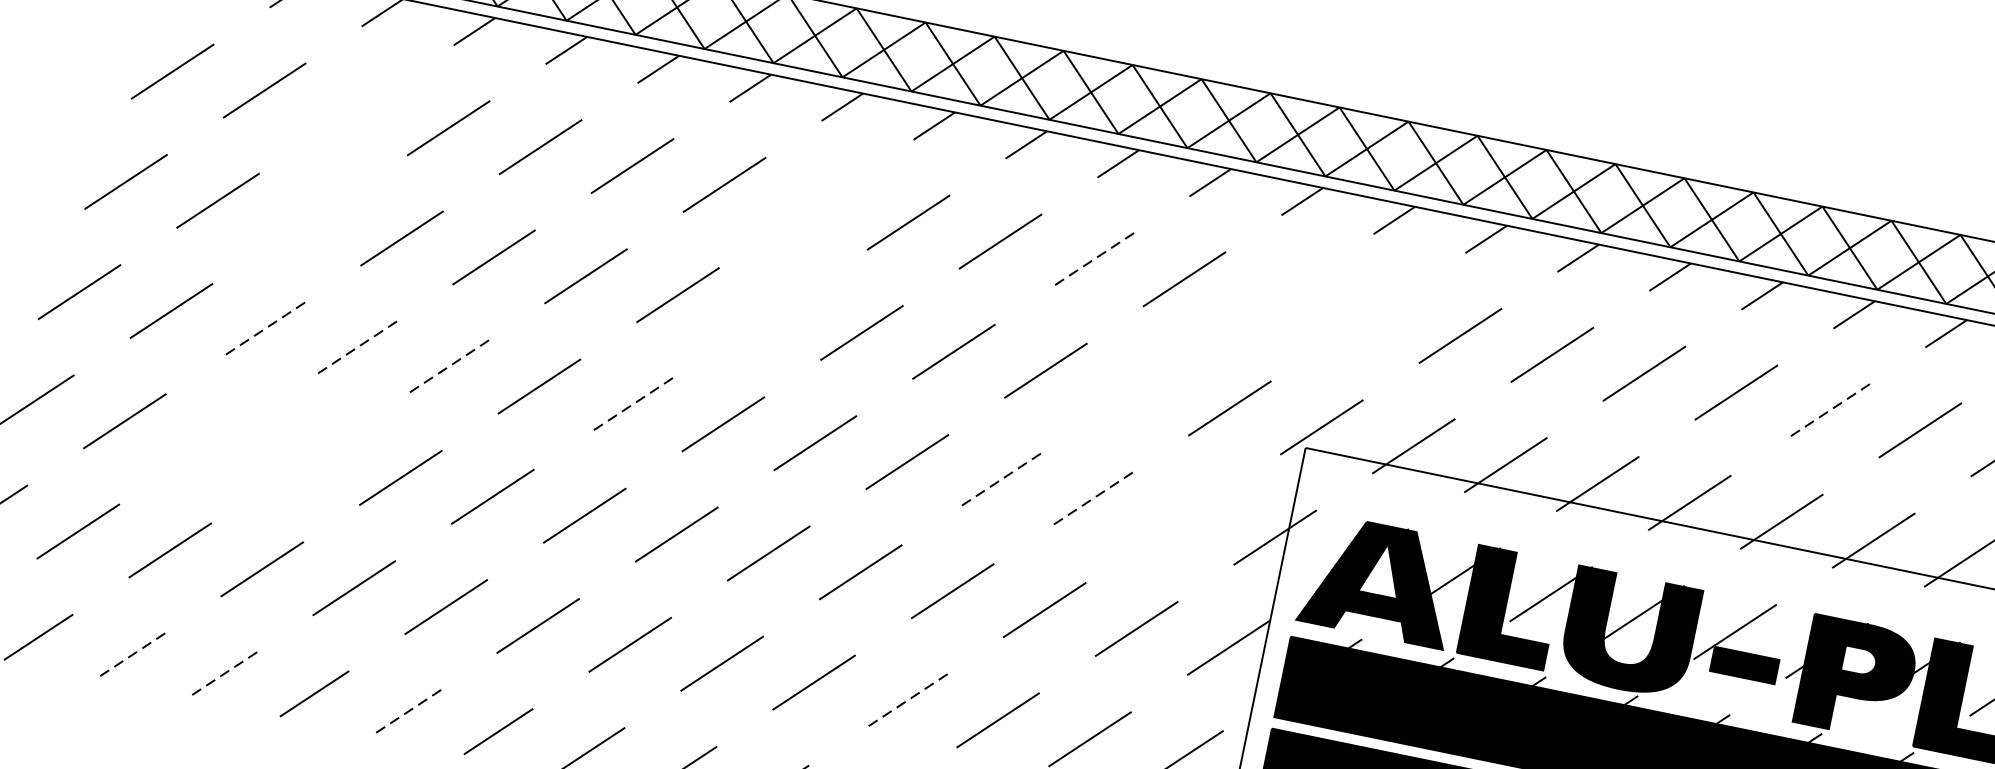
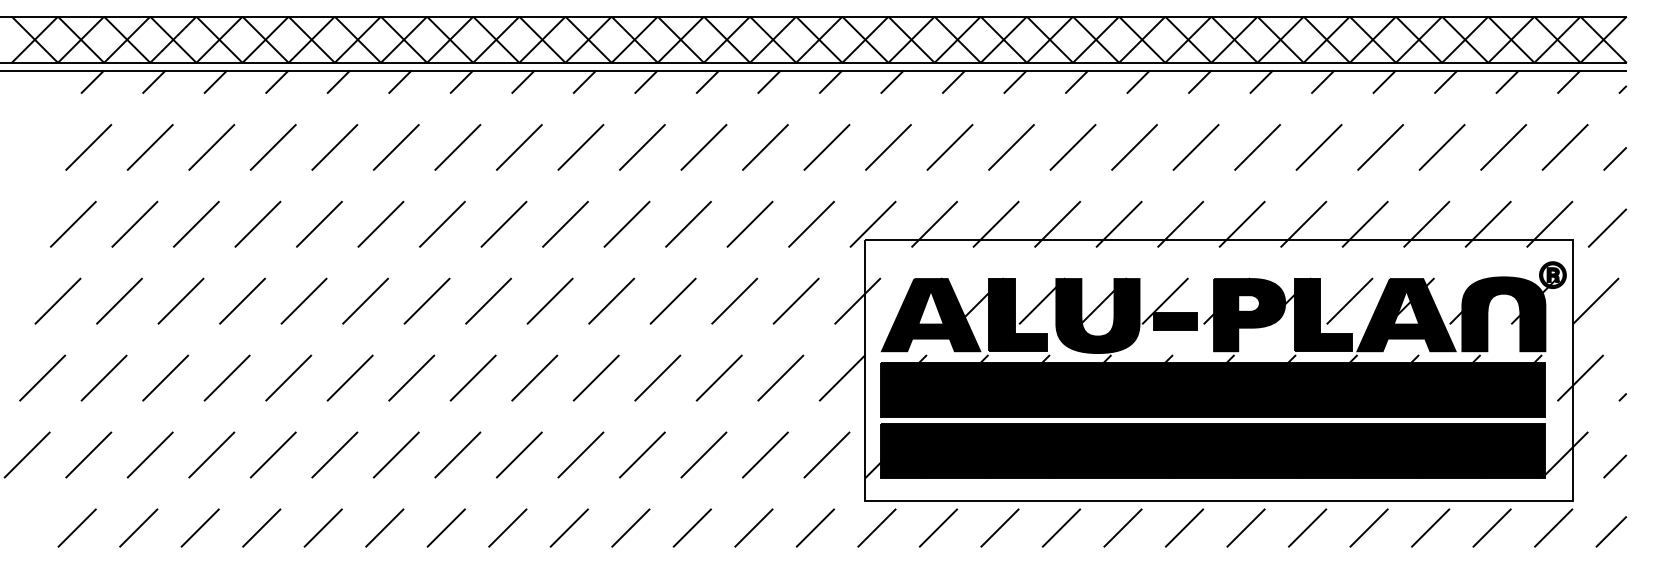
line: (356, 109) -> (211, 147), added
line: (816, 203) -> (519, 147), added
line: (310, 218) -> (196, 223), added
line: (1091, 260) -> (703, 147), dashed -> solid
line: (1275, 298) -> (826, 147), added
line: (769, 312) -> (503, 223), added
line: (1368, 317) -> (888, 147), added
line: (264, 330) -> (181, 301), dashed -> solid
line: (355, 349) -> (242, 301), dashed -> solid
line: (447, 368) -> (304, 301), dashed -> solid
line: (1137, 388) -> (749, 223), added
line: (631, 405) -> (427, 301), dashed -> solid
line: (1829, 411) -> (1196, 147), dashed -> solid
line: (216, 439) -> (165, 377), added
line: (308, 457) -> (226, 377), added
line: (999, 481) -> (673, 301), dashed -> solid
line: (1090, 500) -> (734, 301), dashed -> solid
line: (1182, 517) -> (795, 300), added
line: (130, 656) -> (138, 528), dashed -> solid
line: (221, 675) -> (199, 528), dashed -> solid
line: (906, 702) -> (642, 455), dashed -> solid
line: (405, 713) -> (322, 528), dashed -> solid

